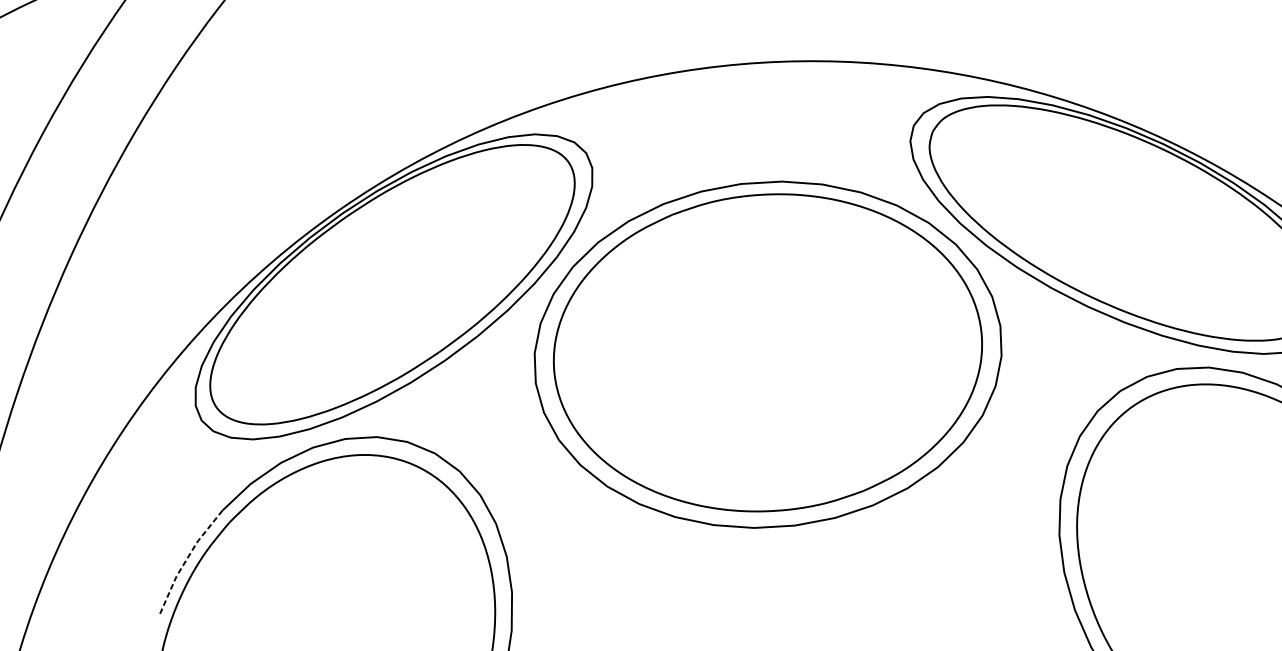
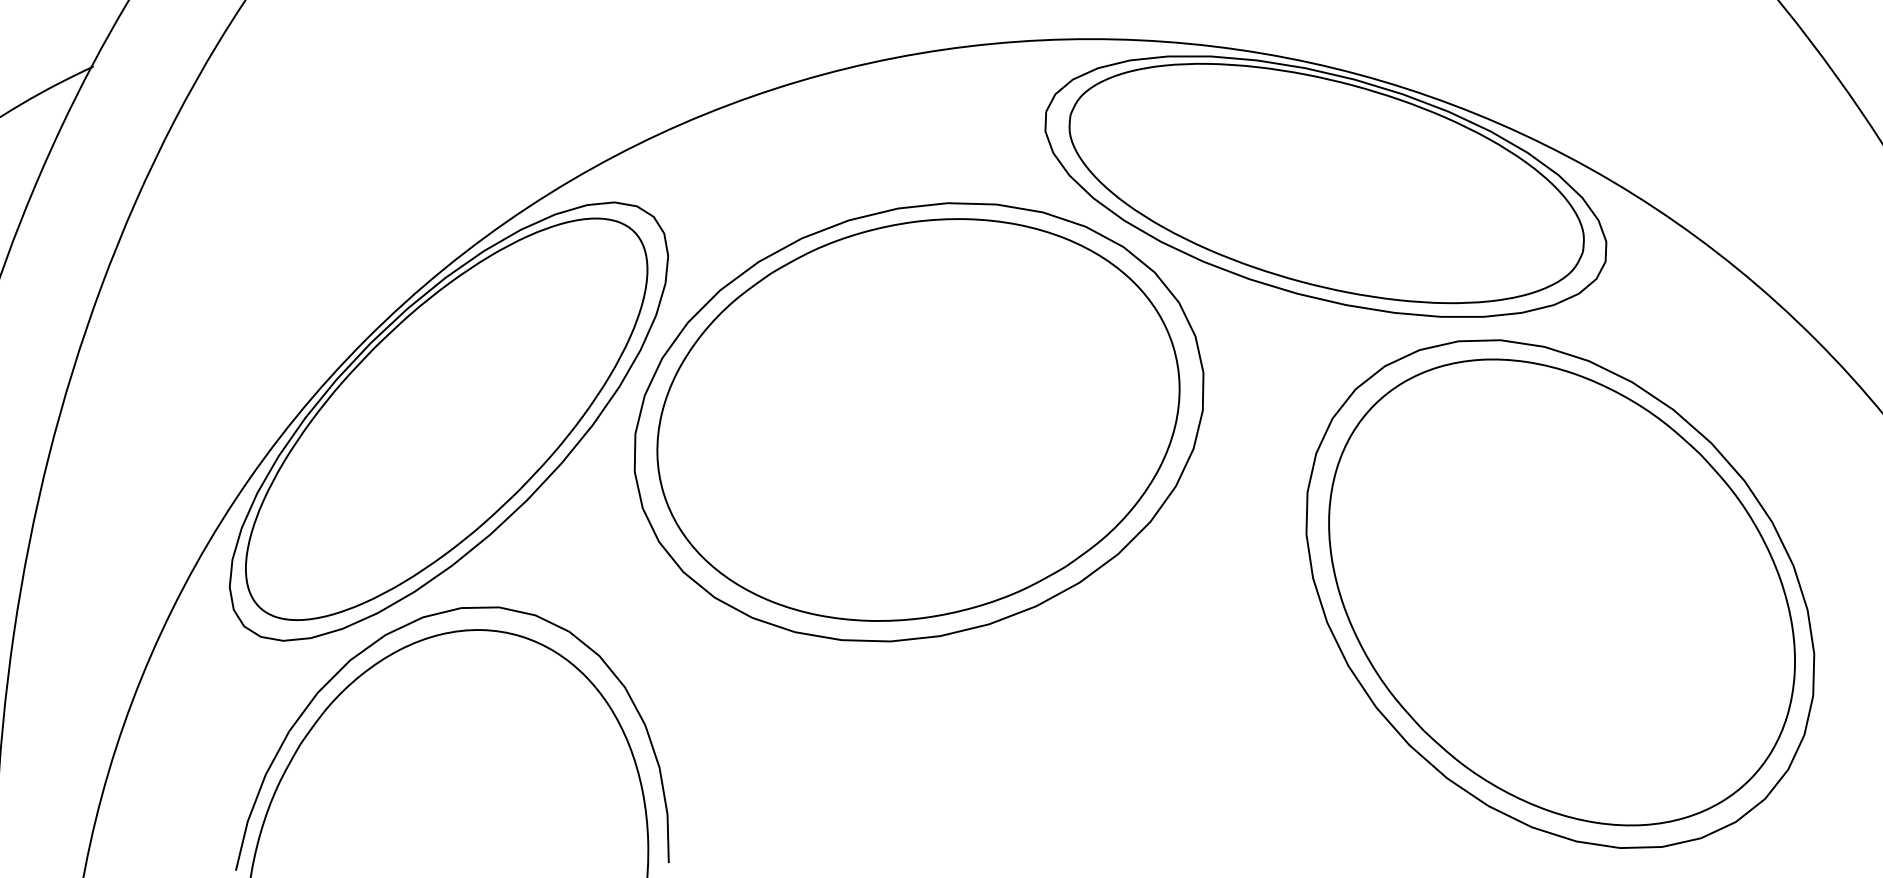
line: (186, 559) -> (256, 798), dashed -> solid

